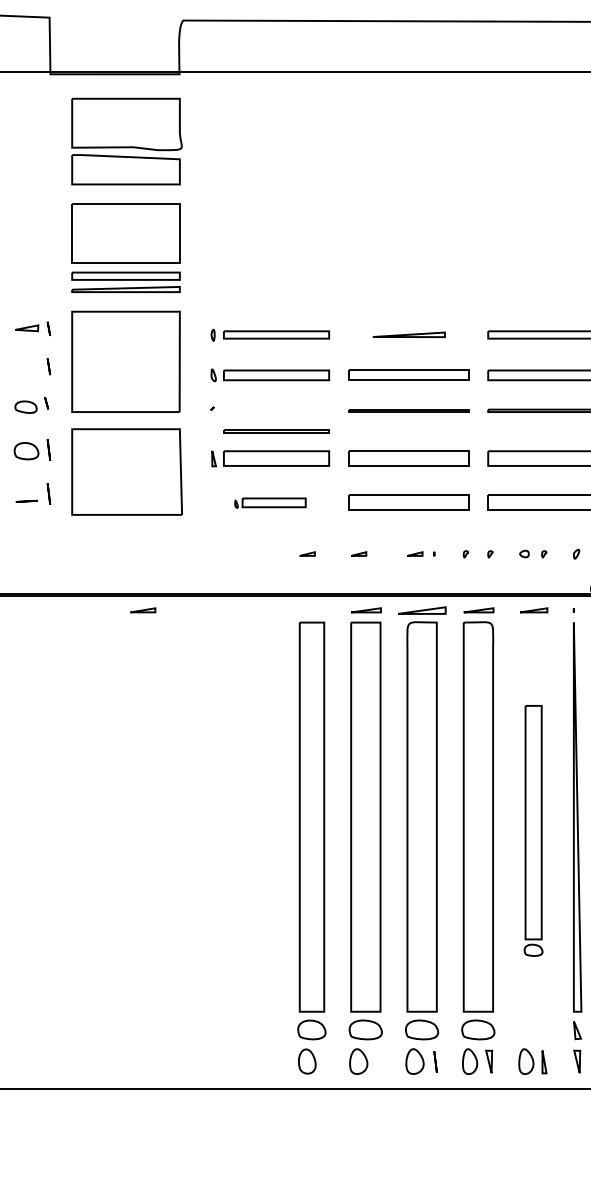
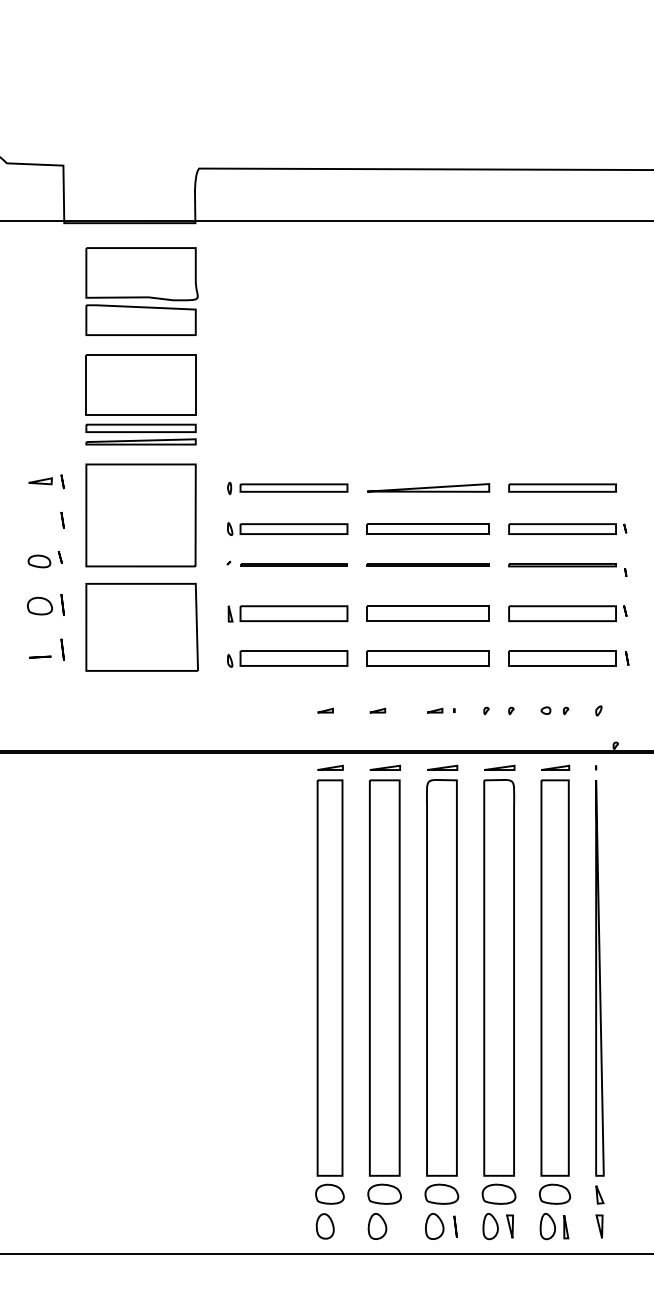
part: (408, 334) -> (428, 487), size x1.67
line: (276, 430) -> (293, 564), moved
part: (270, 502) -> (287, 658), size x1.67
part: (143, 609) -> (330, 767), moved
part: (422, 609) -> (442, 767), size x0.62
part: (533, 830) -> (555, 991), size x1.67

